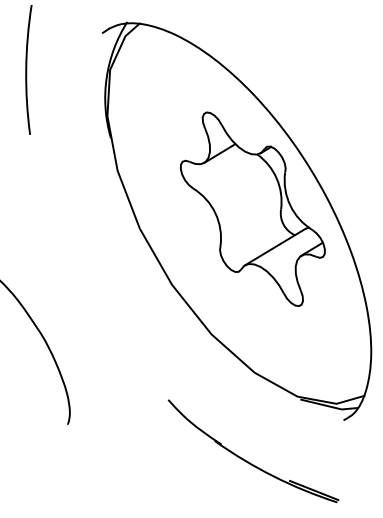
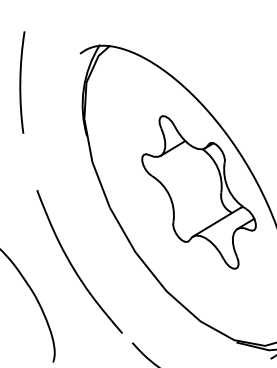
part: (92, 301) -> (72, 265), added

